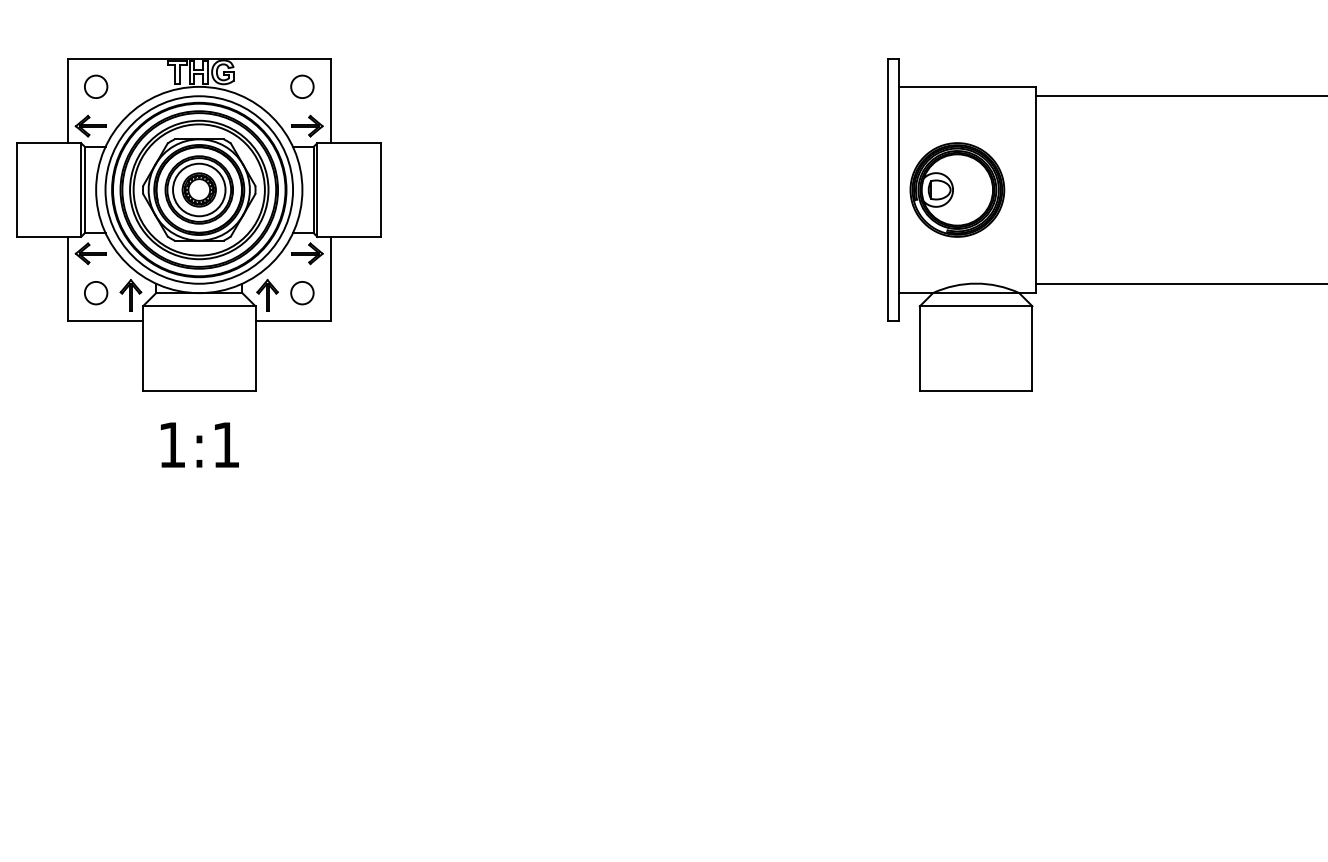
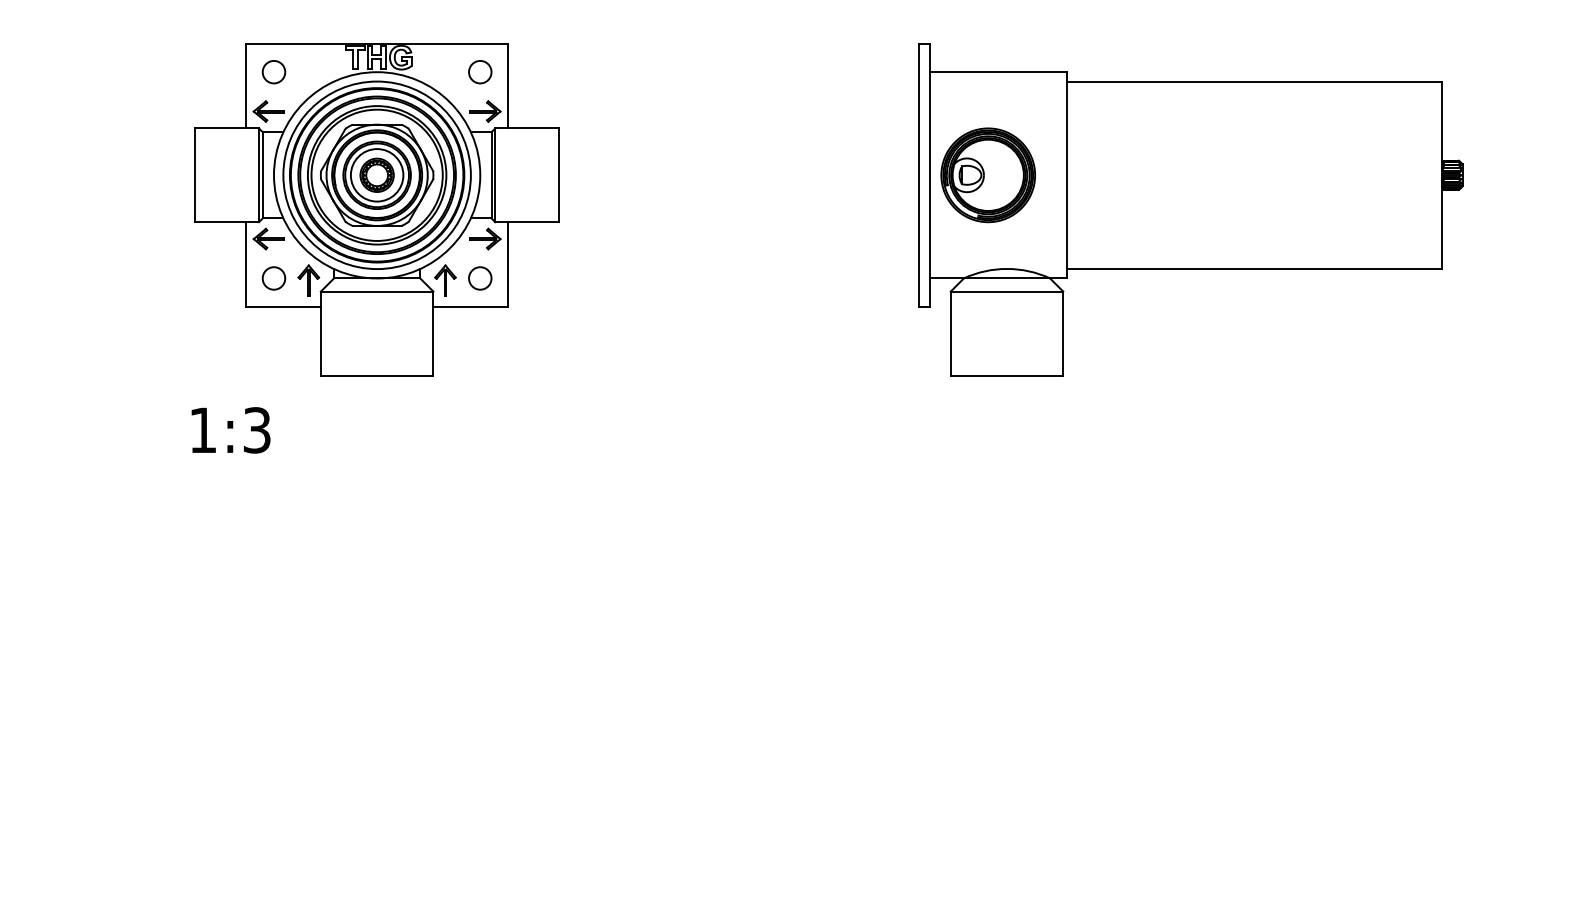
part: (198, 224) -> (376, 209), moved
text: (225, 445) -> (256, 430), 1:1 -> 1:3

